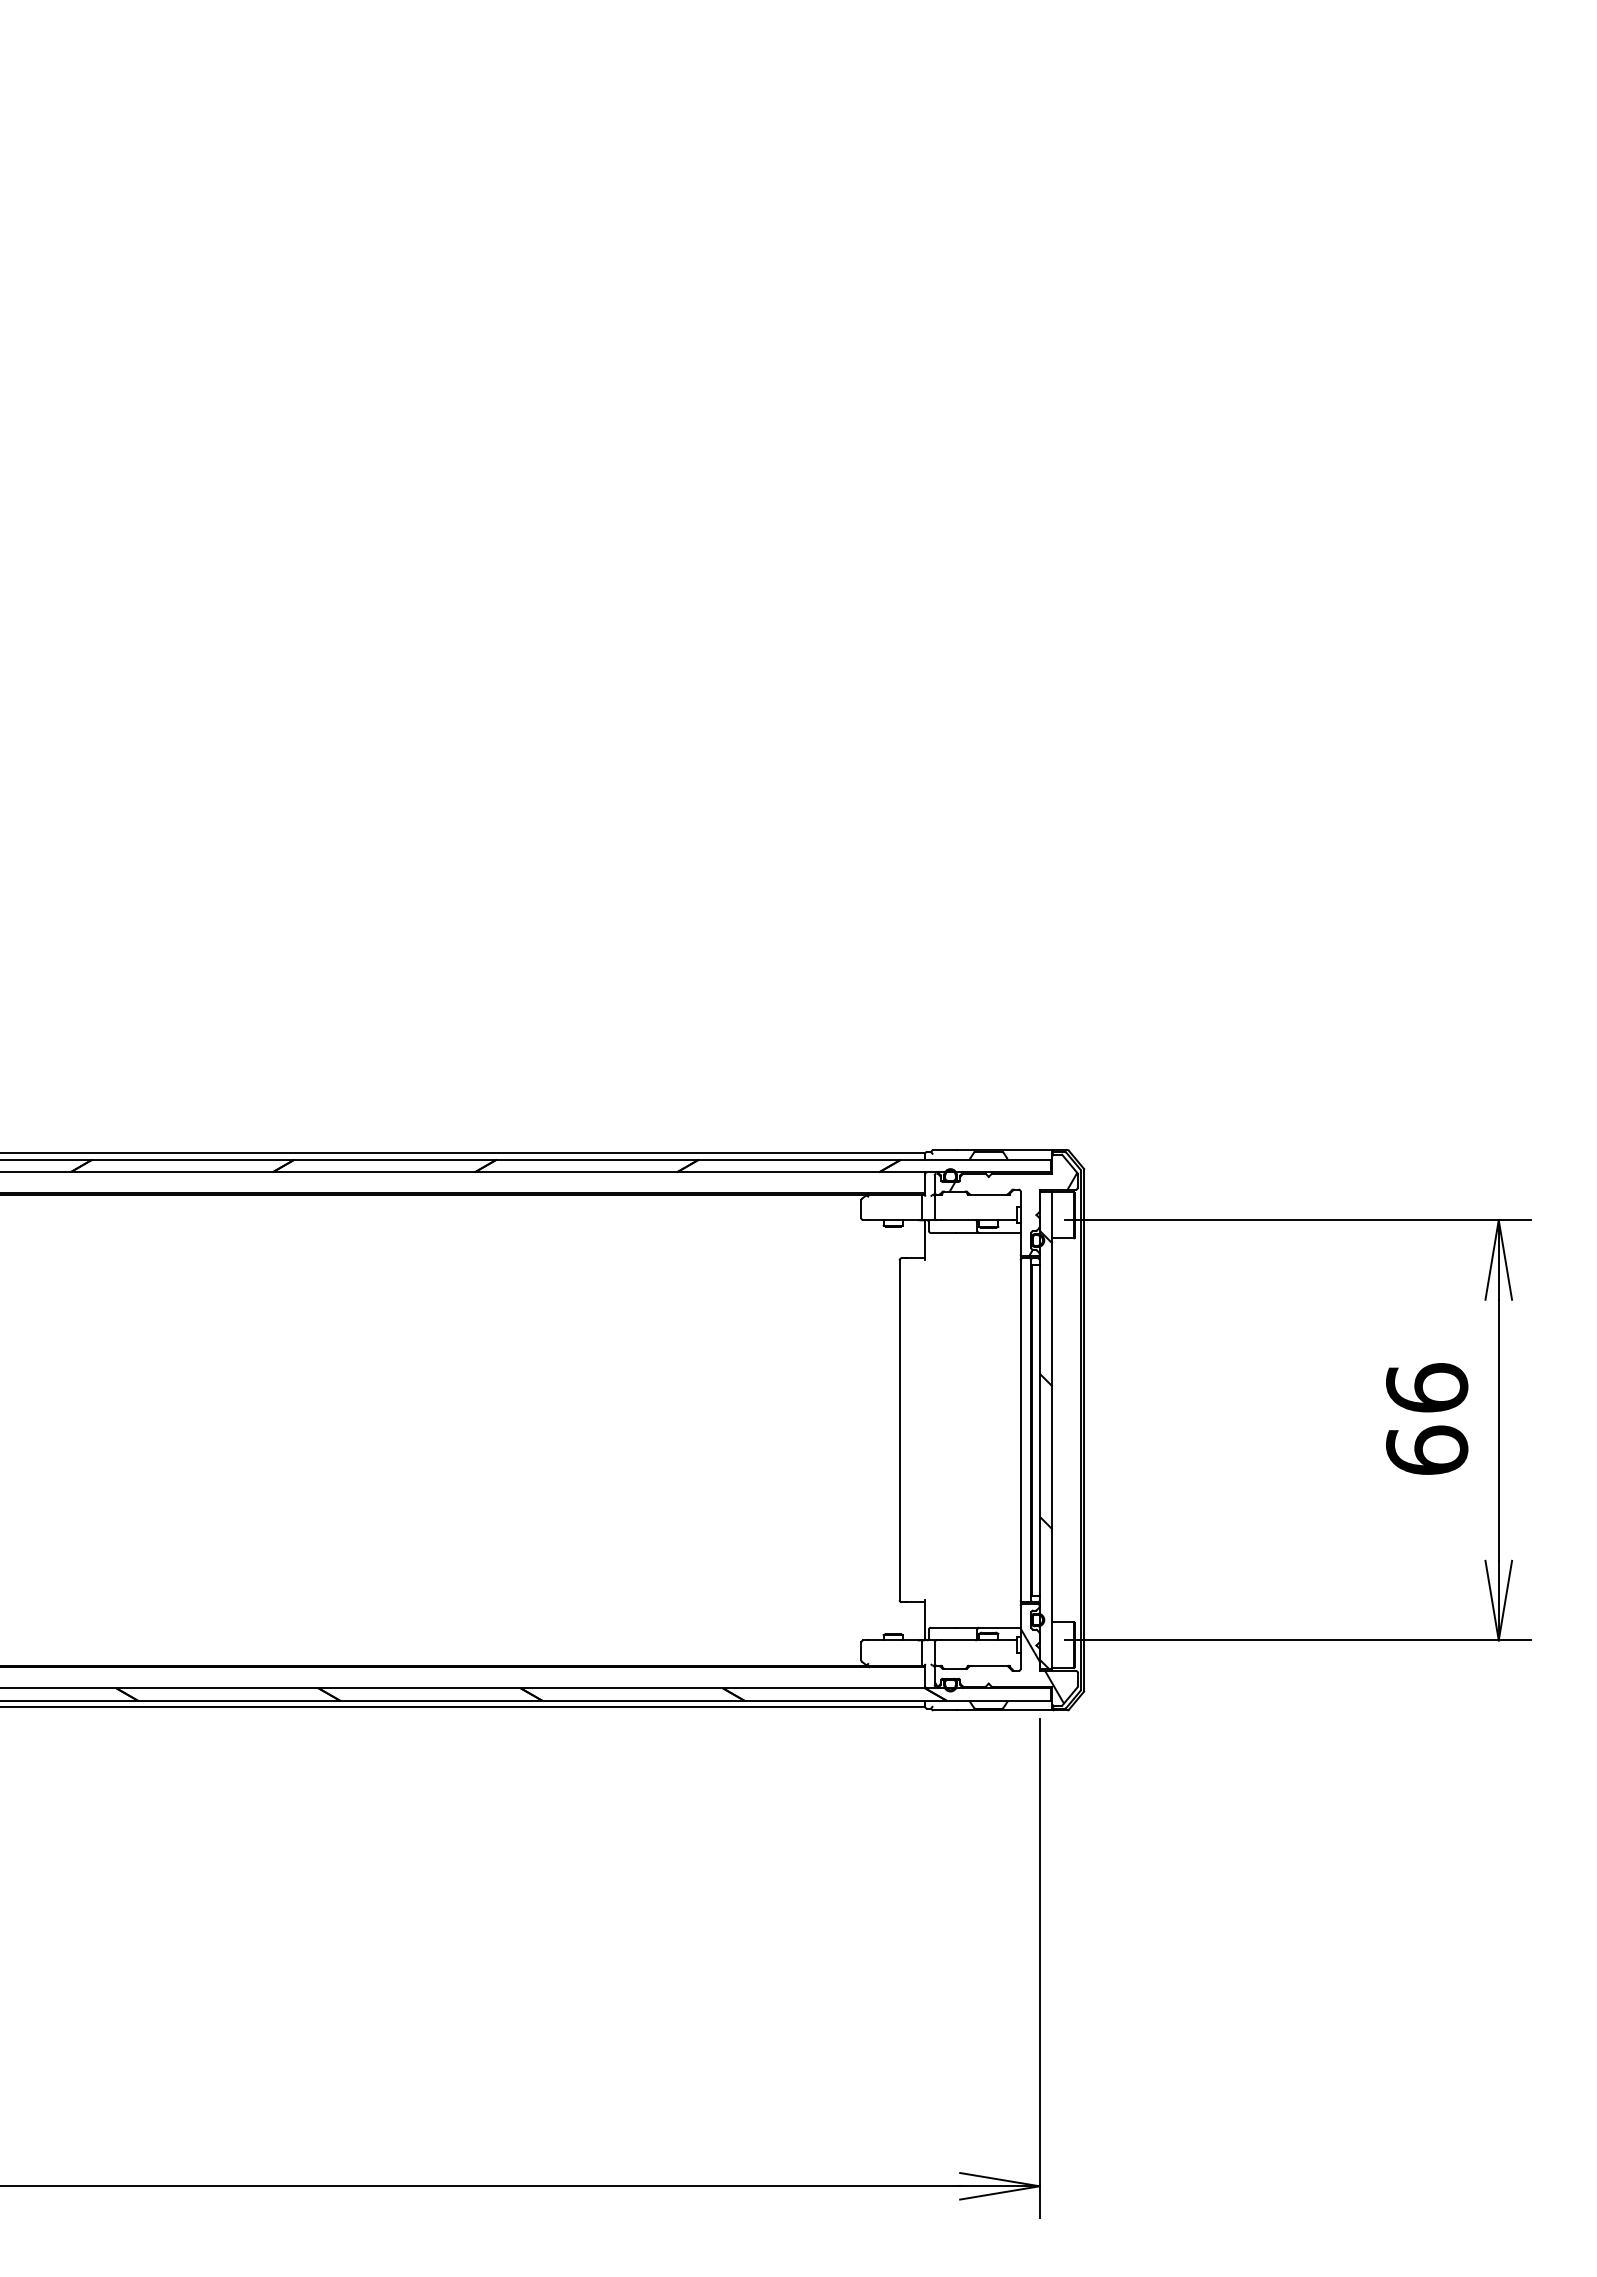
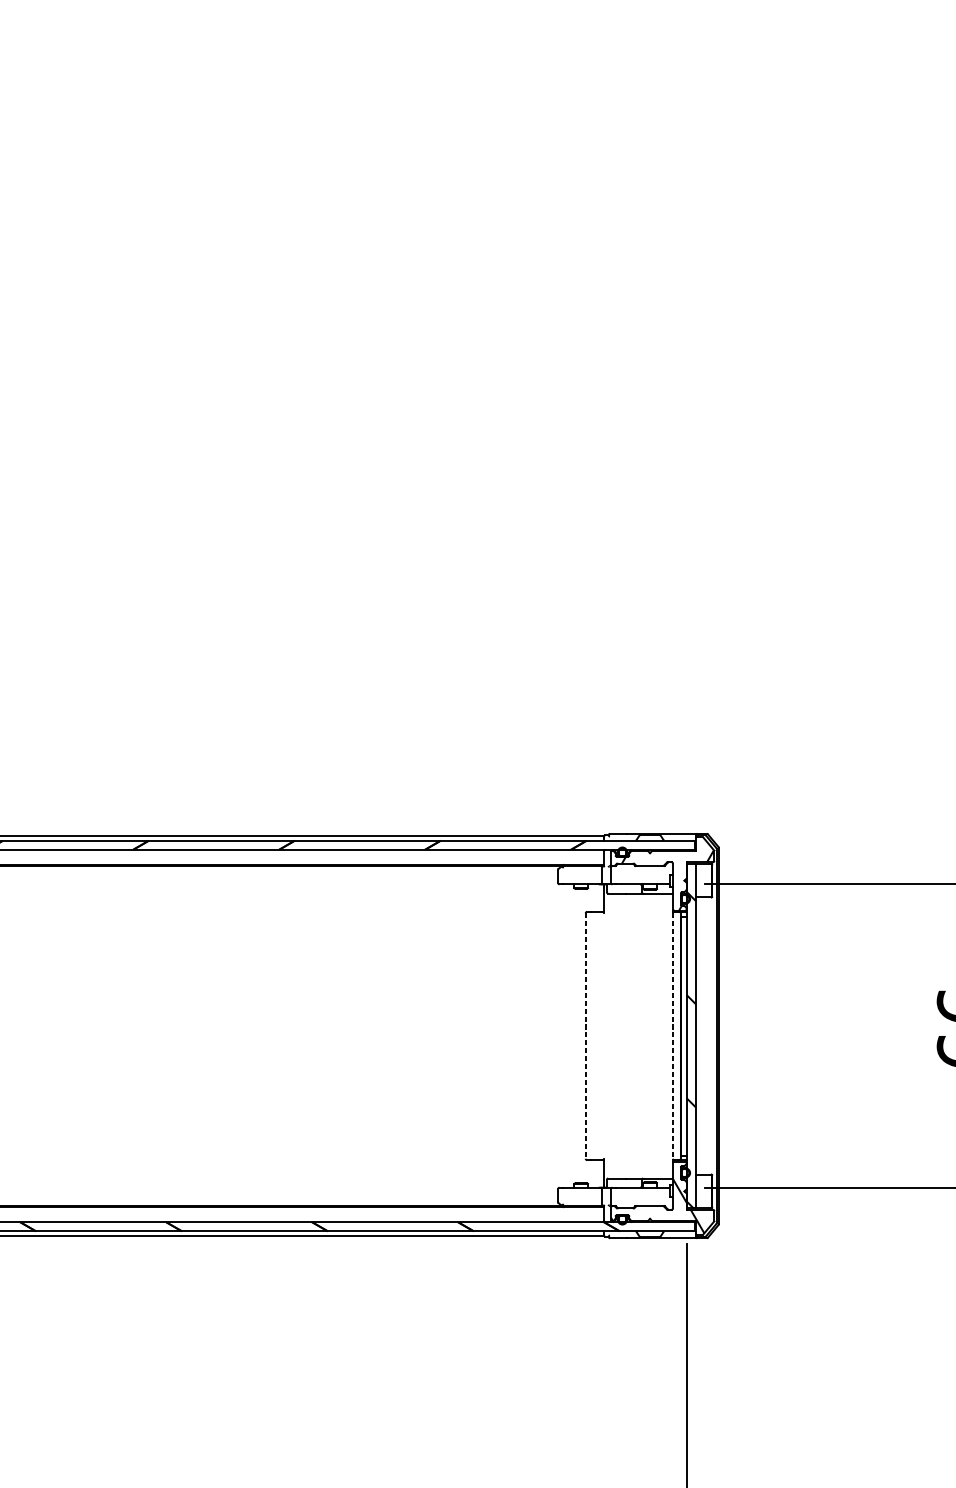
line: (899, 1430) -> (585, 1036), solid -> dashed
line: (1020, 1430) -> (672, 1036), solid -> dashed

